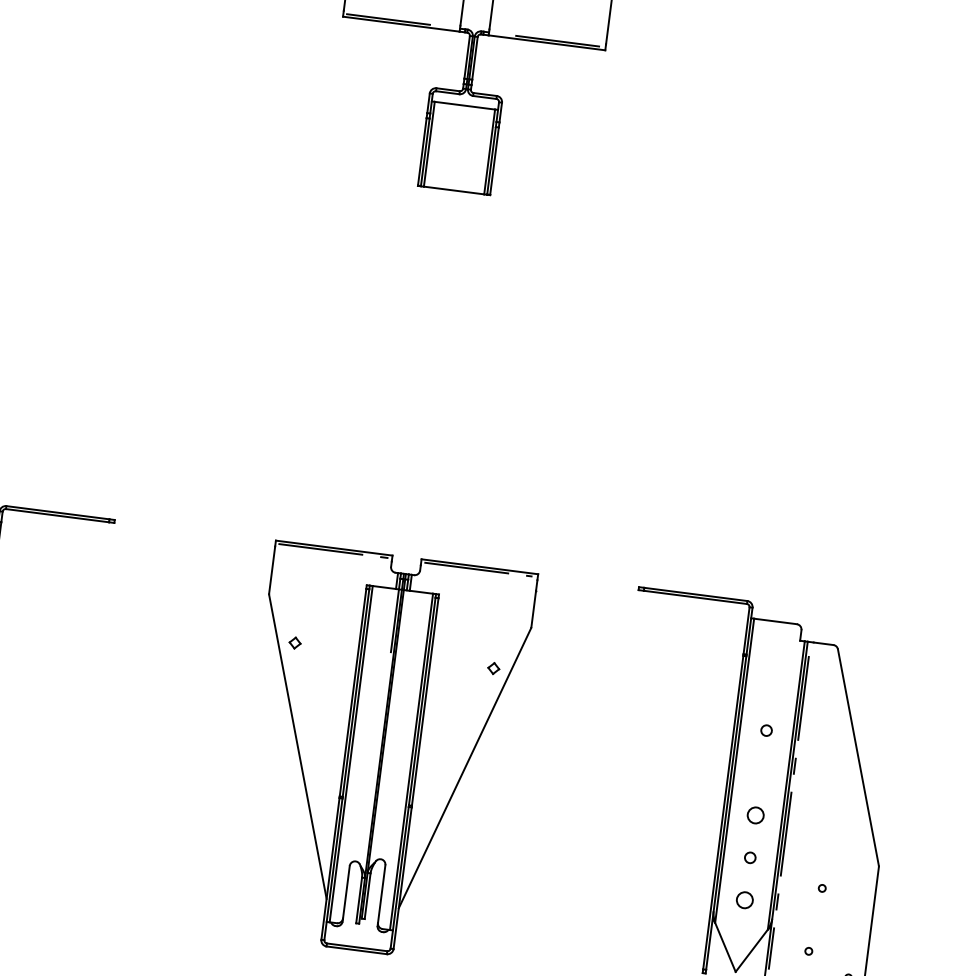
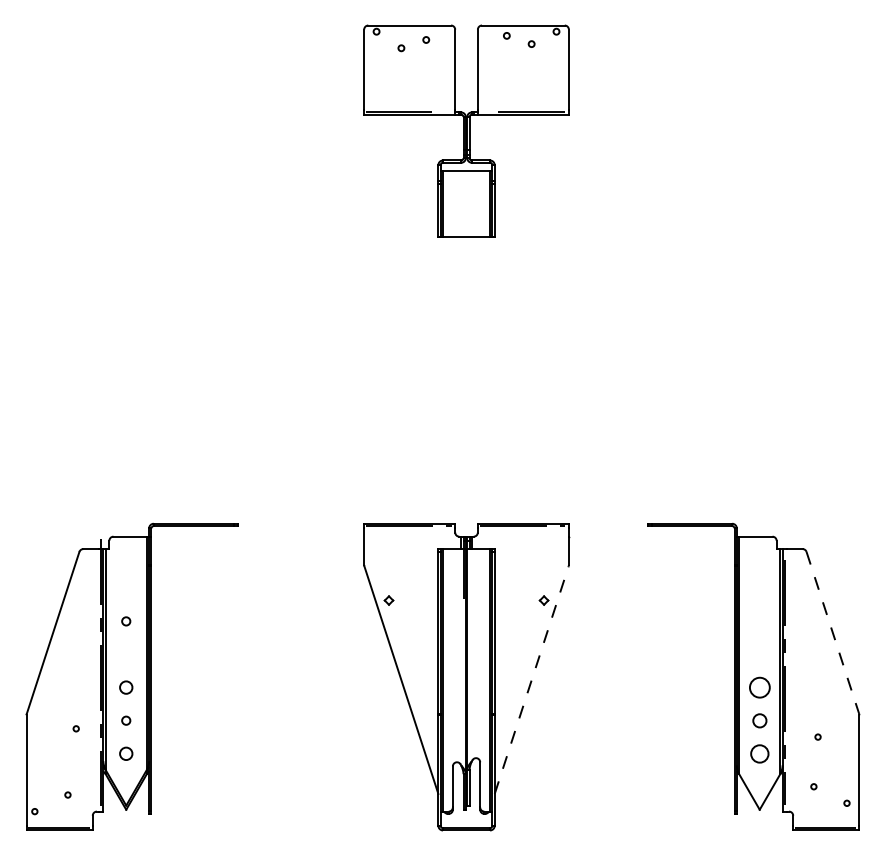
circle: (766, 730) -> (759, 621), removed
line: (859, 758) -> (833, 633), solid -> dashed
line: (464, 768) -> (531, 680), solid -> dashed
circle: (755, 815) -> (759, 687), size x1.6
circle: (750, 857) -> (759, 720), size x1.6
circle: (744, 899) -> (759, 753), size x1.4

